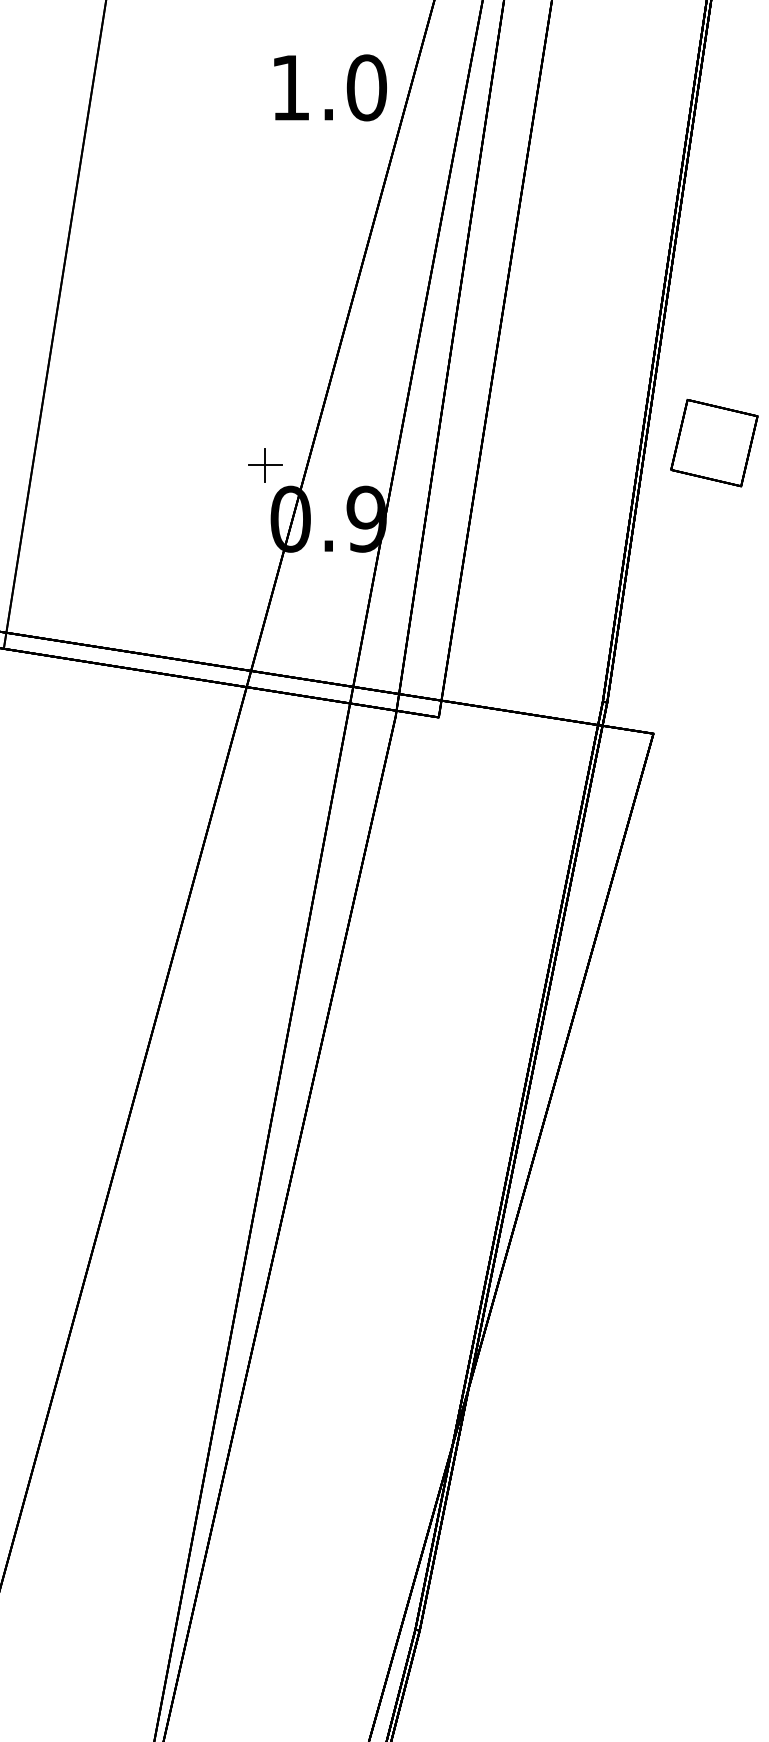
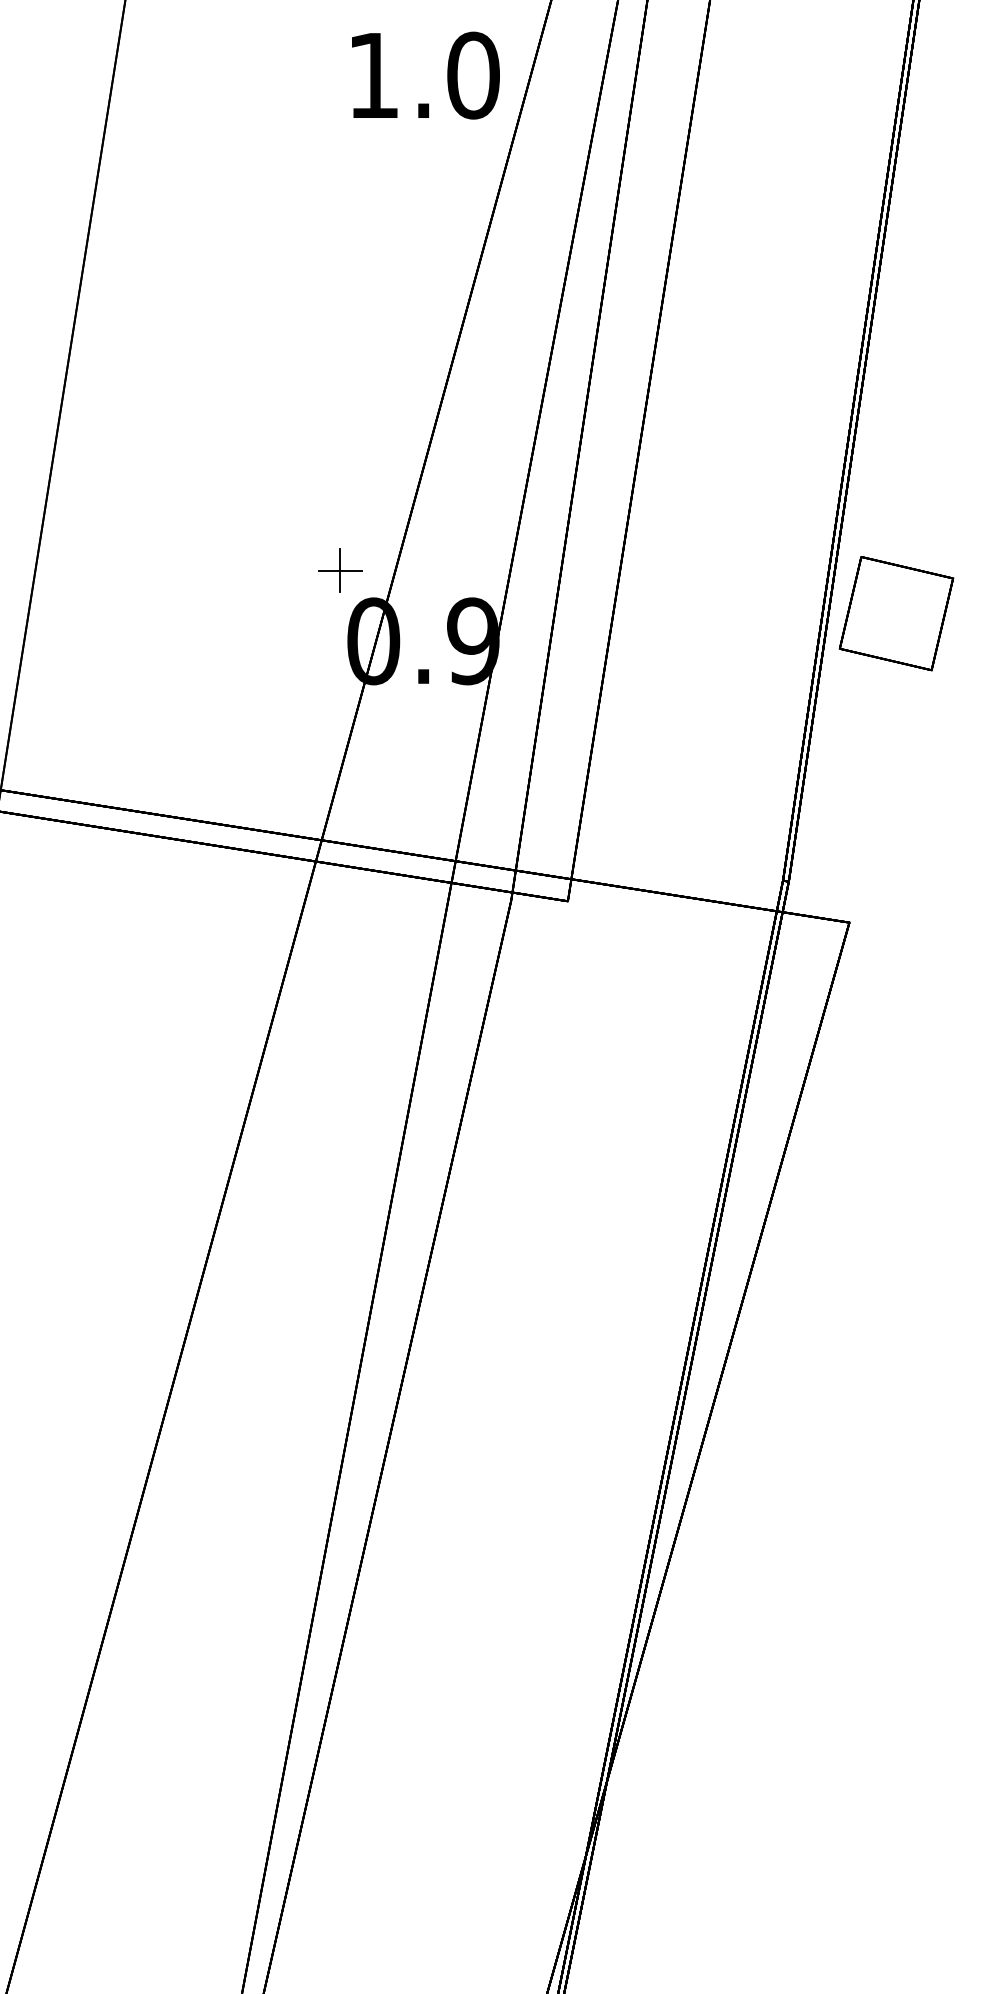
part: (714, 442) -> (896, 612), moved

